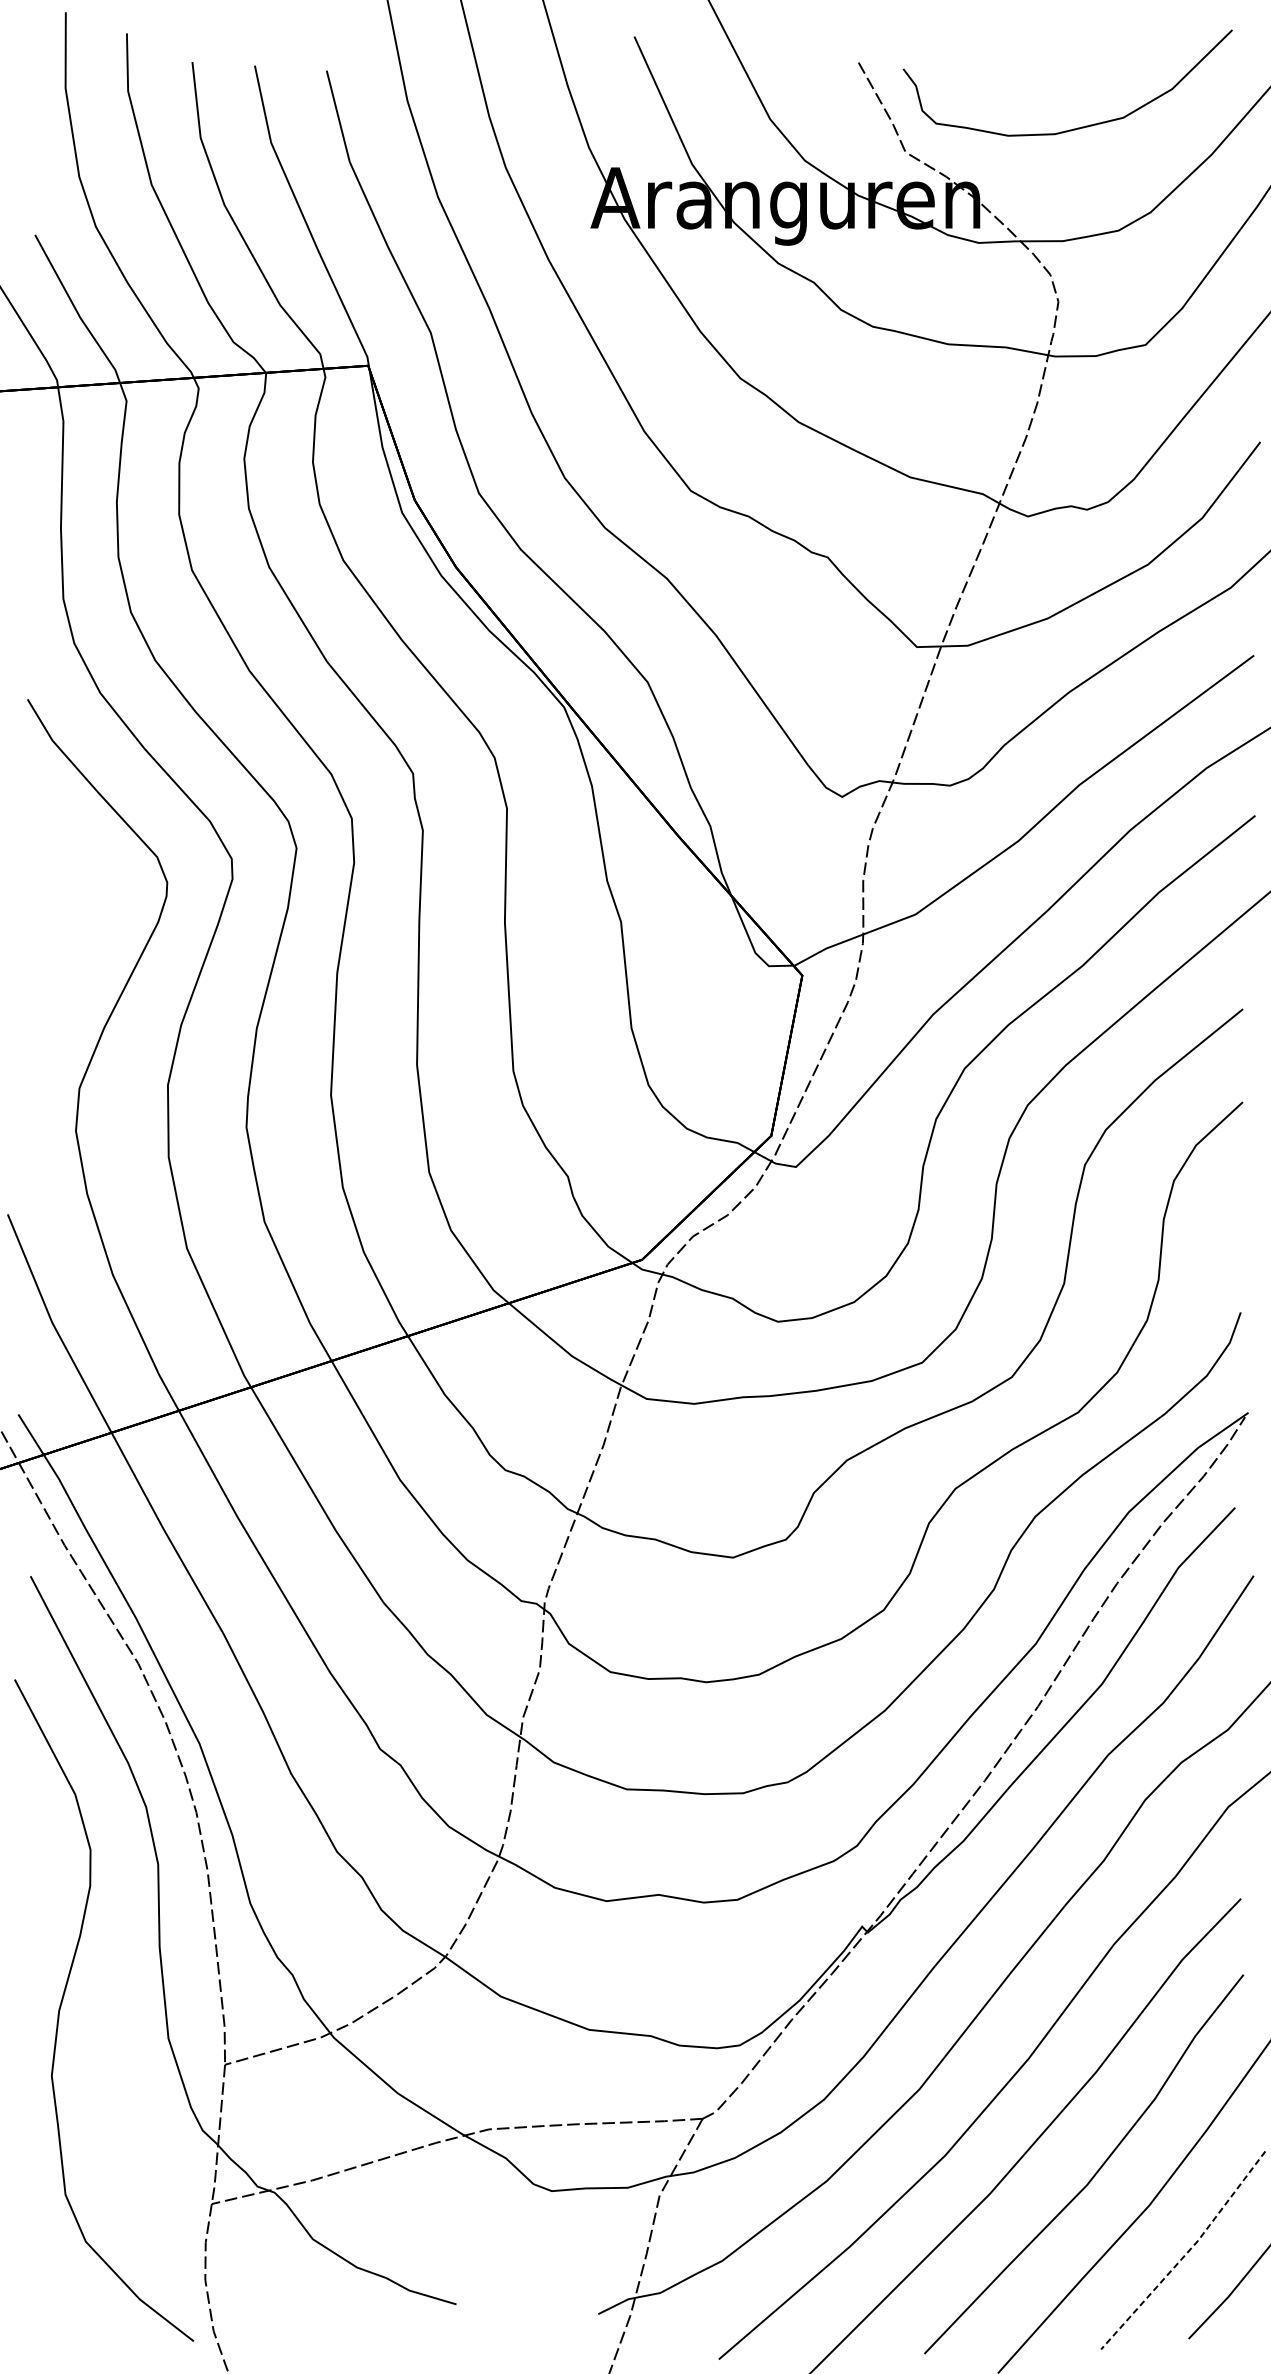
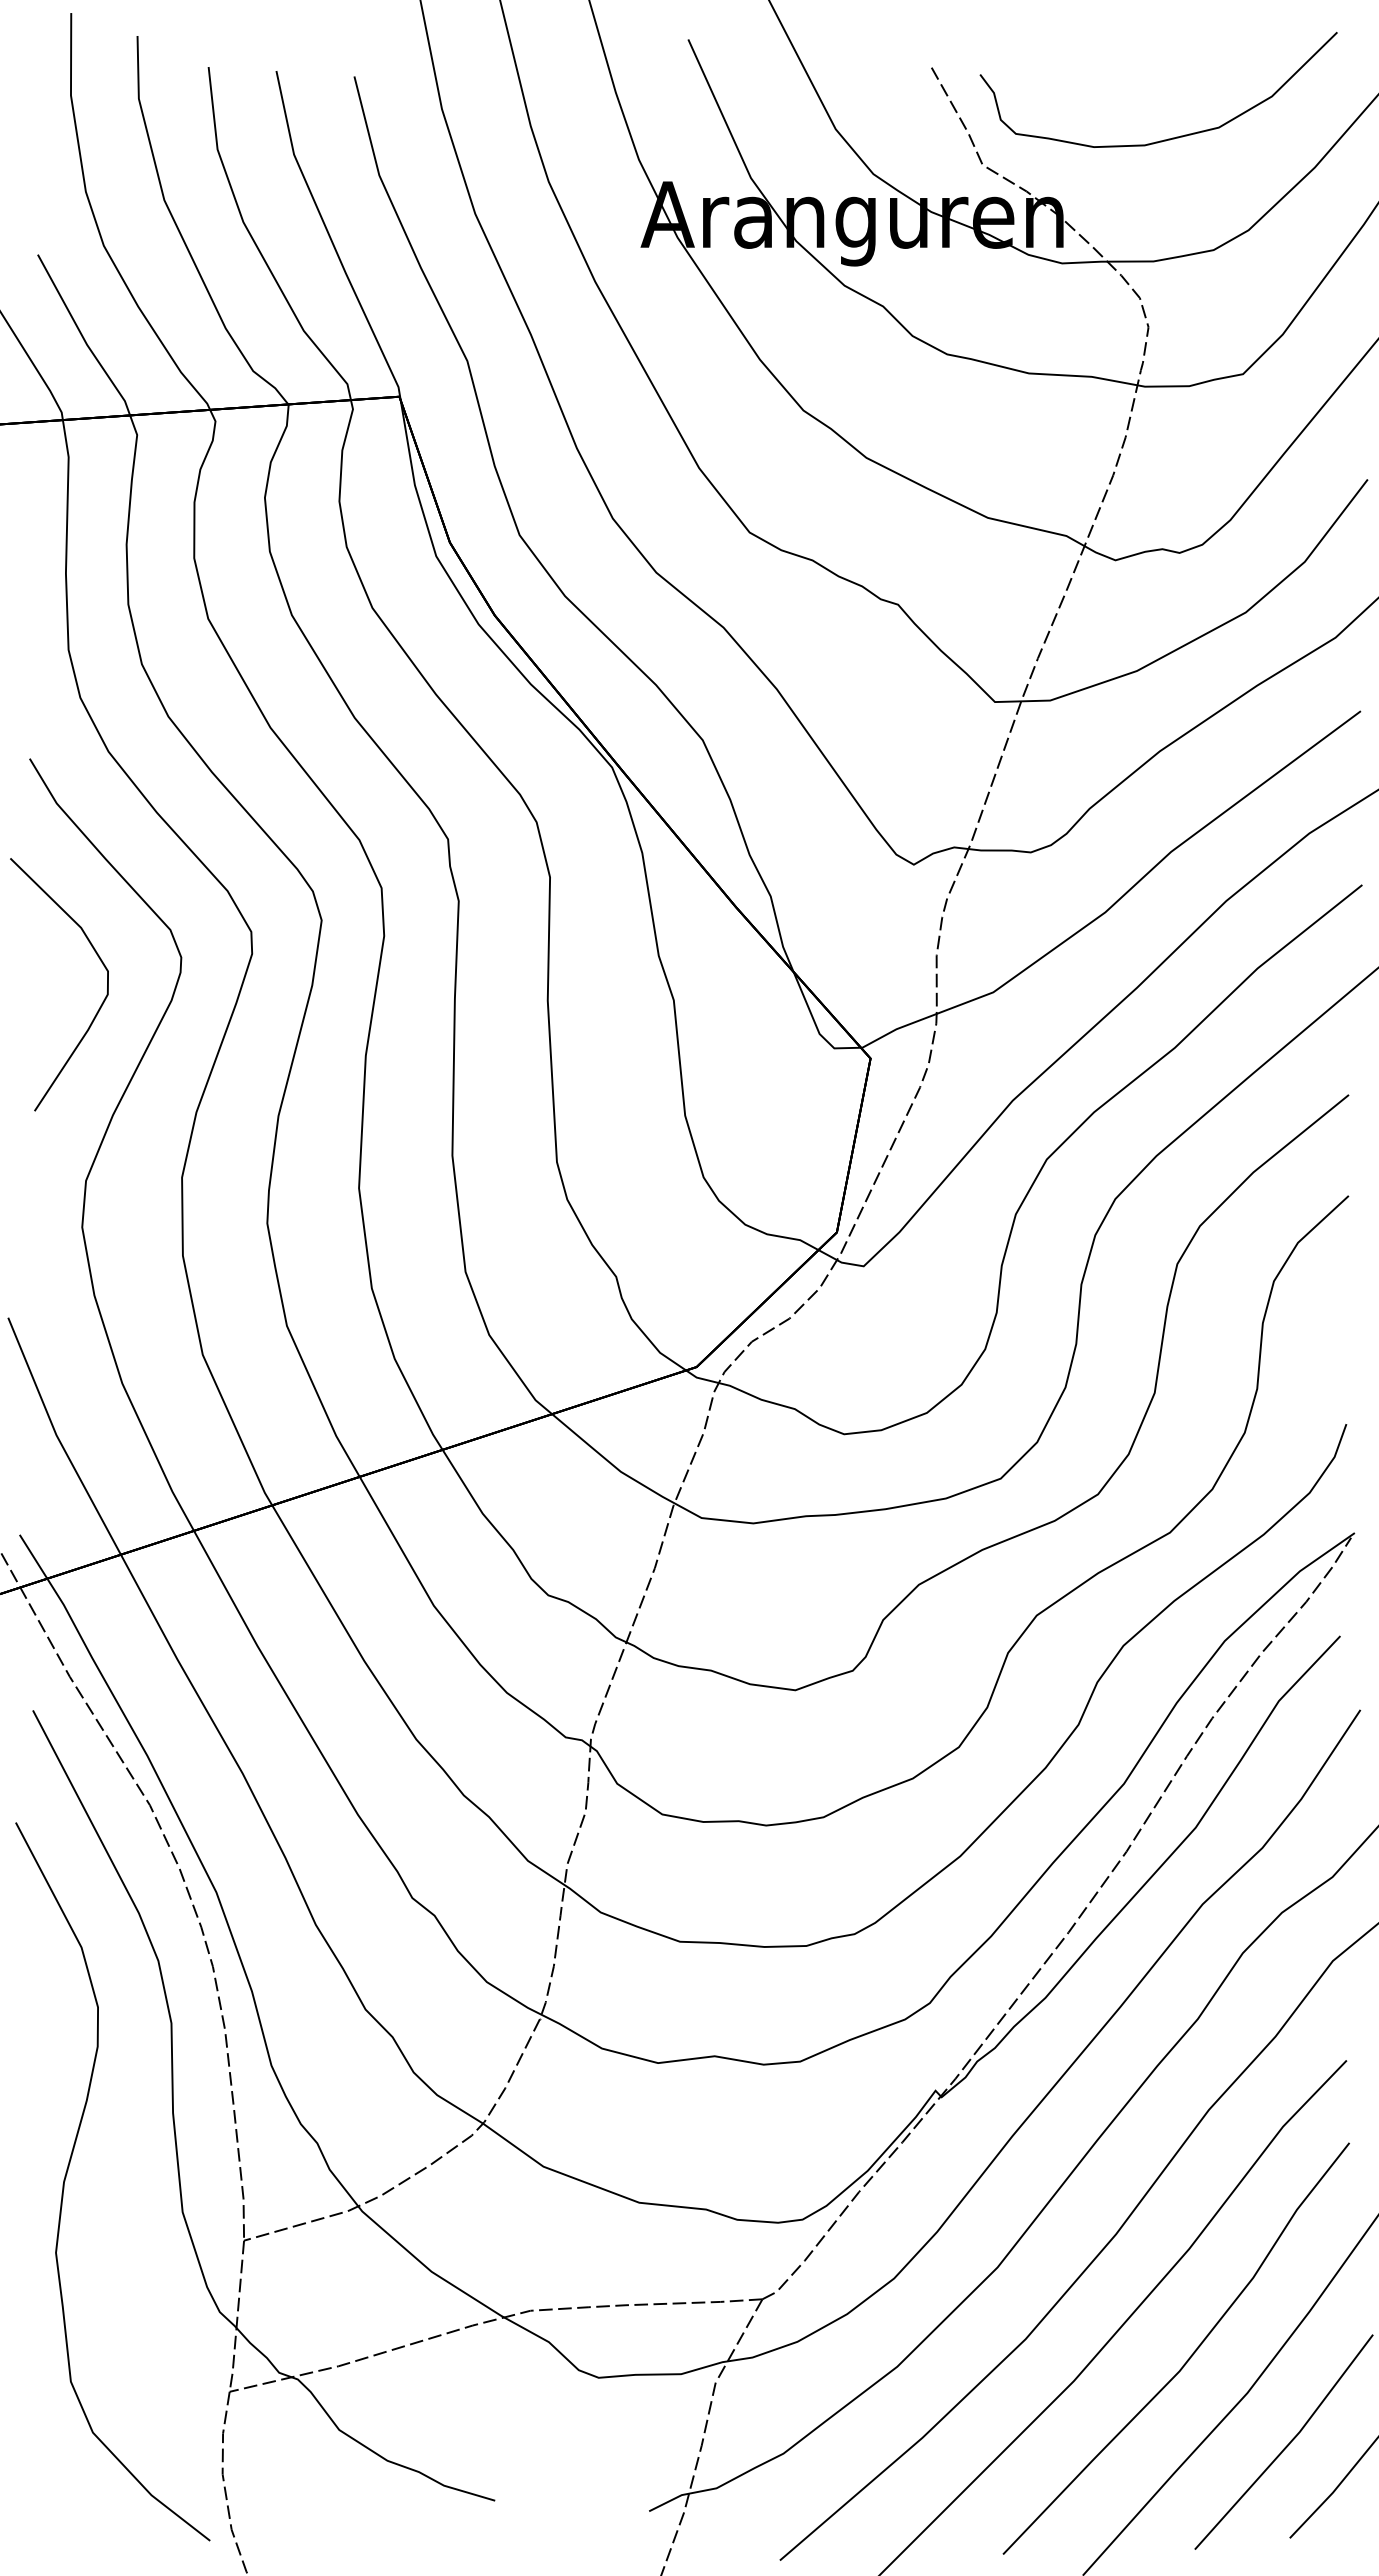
curve: (90, 931) -> (97, 1010), added
line: (1186, 2253) -> (1287, 2445), dashed -> solid

